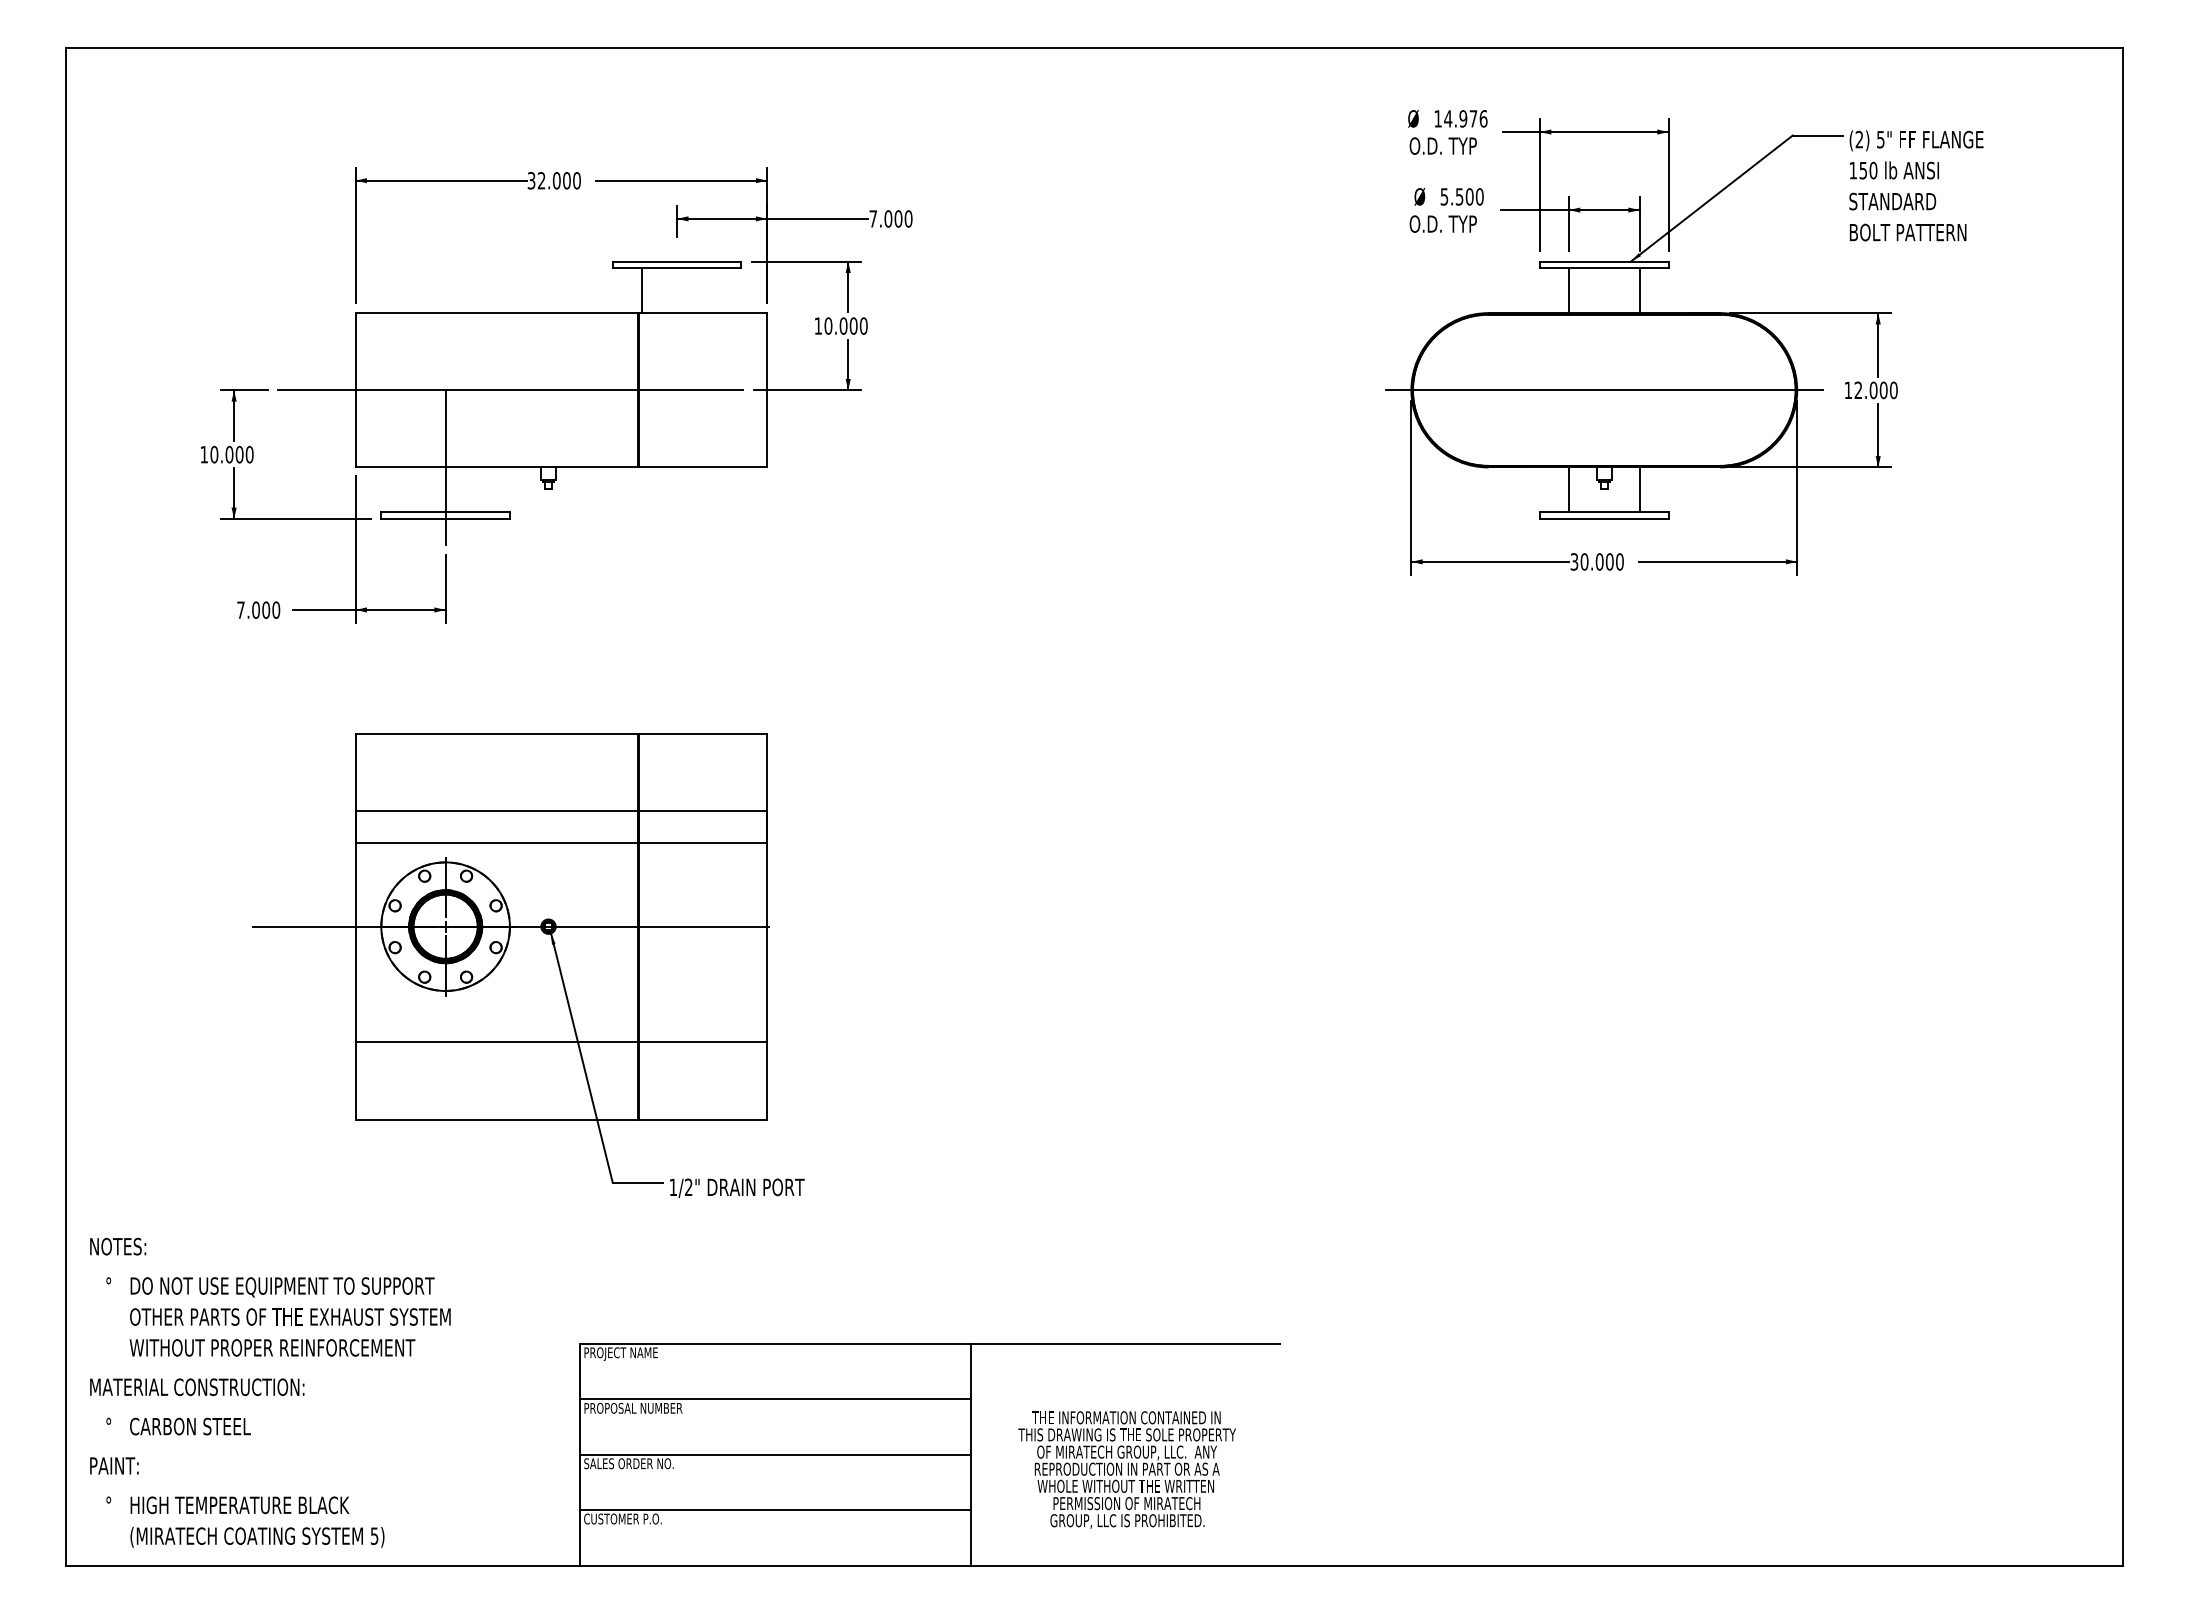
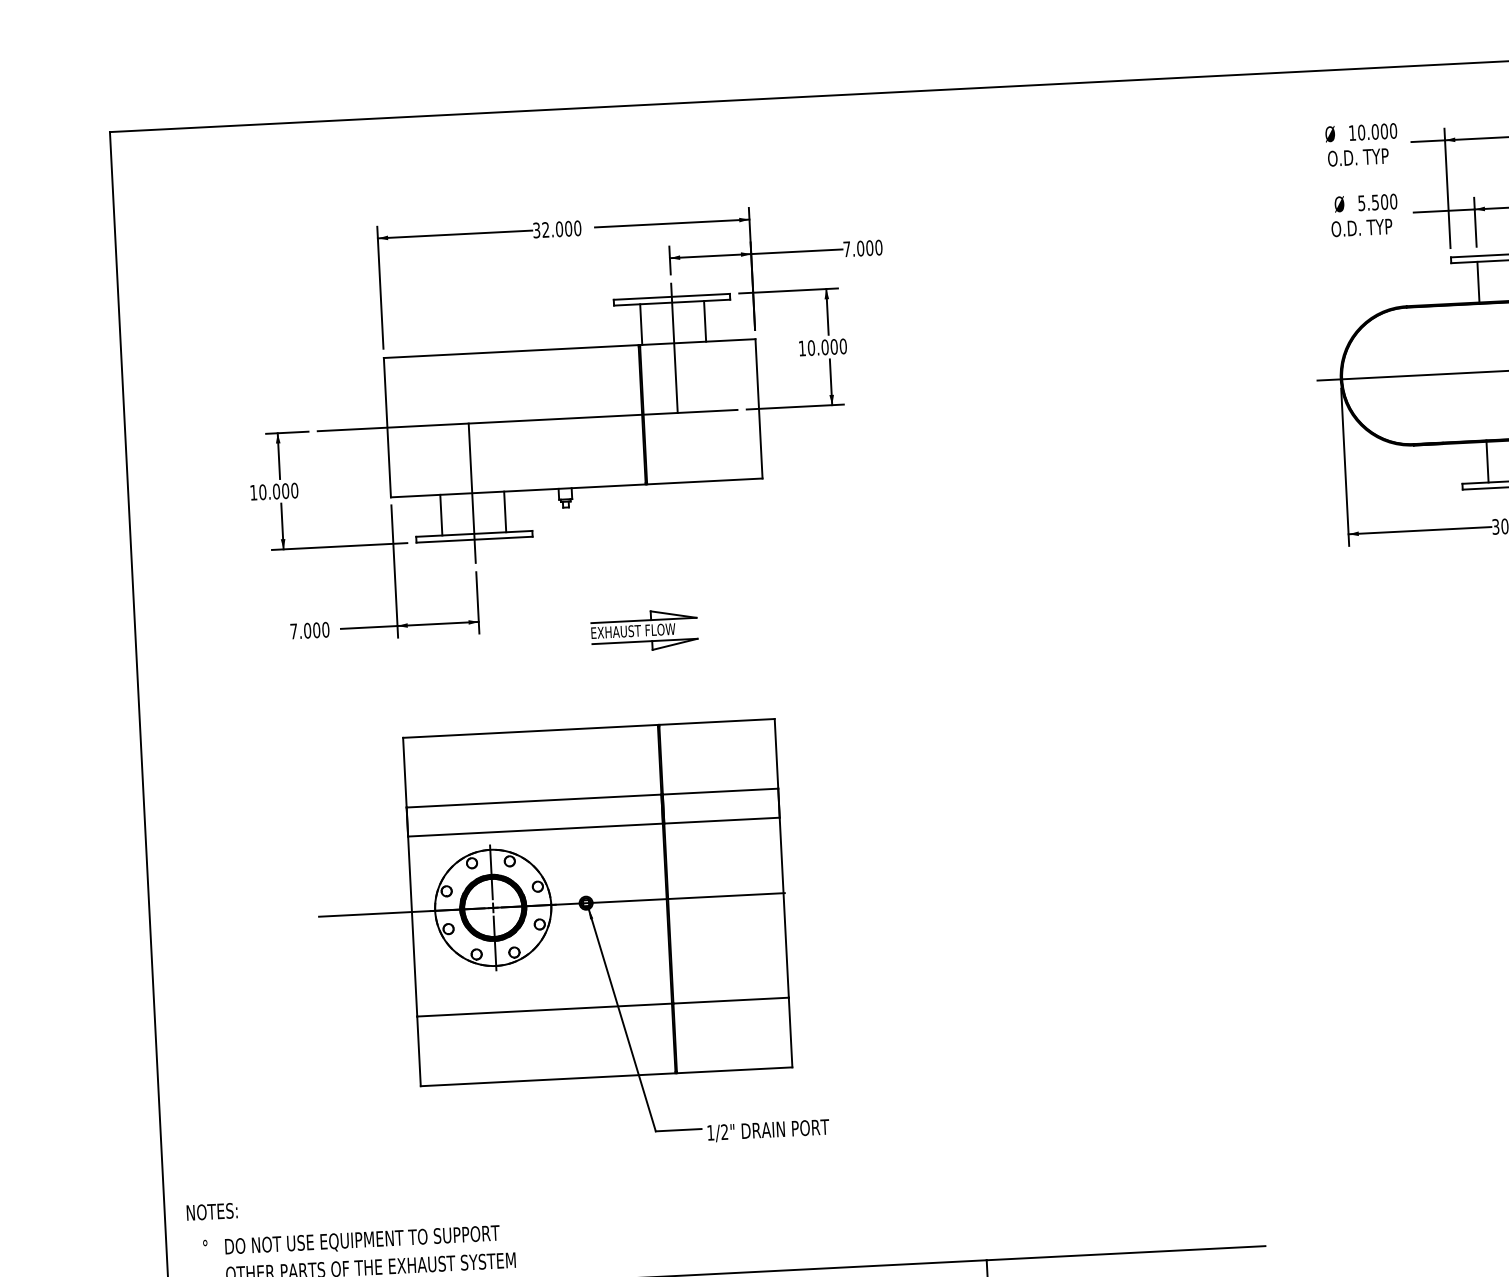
text: (1465, 118) -> (1377, 131), 14.976 -> 10.000
line: (712, 290) -> (705, 321), added
line: (677, 318) -> (674, 348), added
line: (410, 489) -> (441, 514), added
line: (481, 489) -> (505, 511), added
part: (628, 629) -> (644, 631), added

